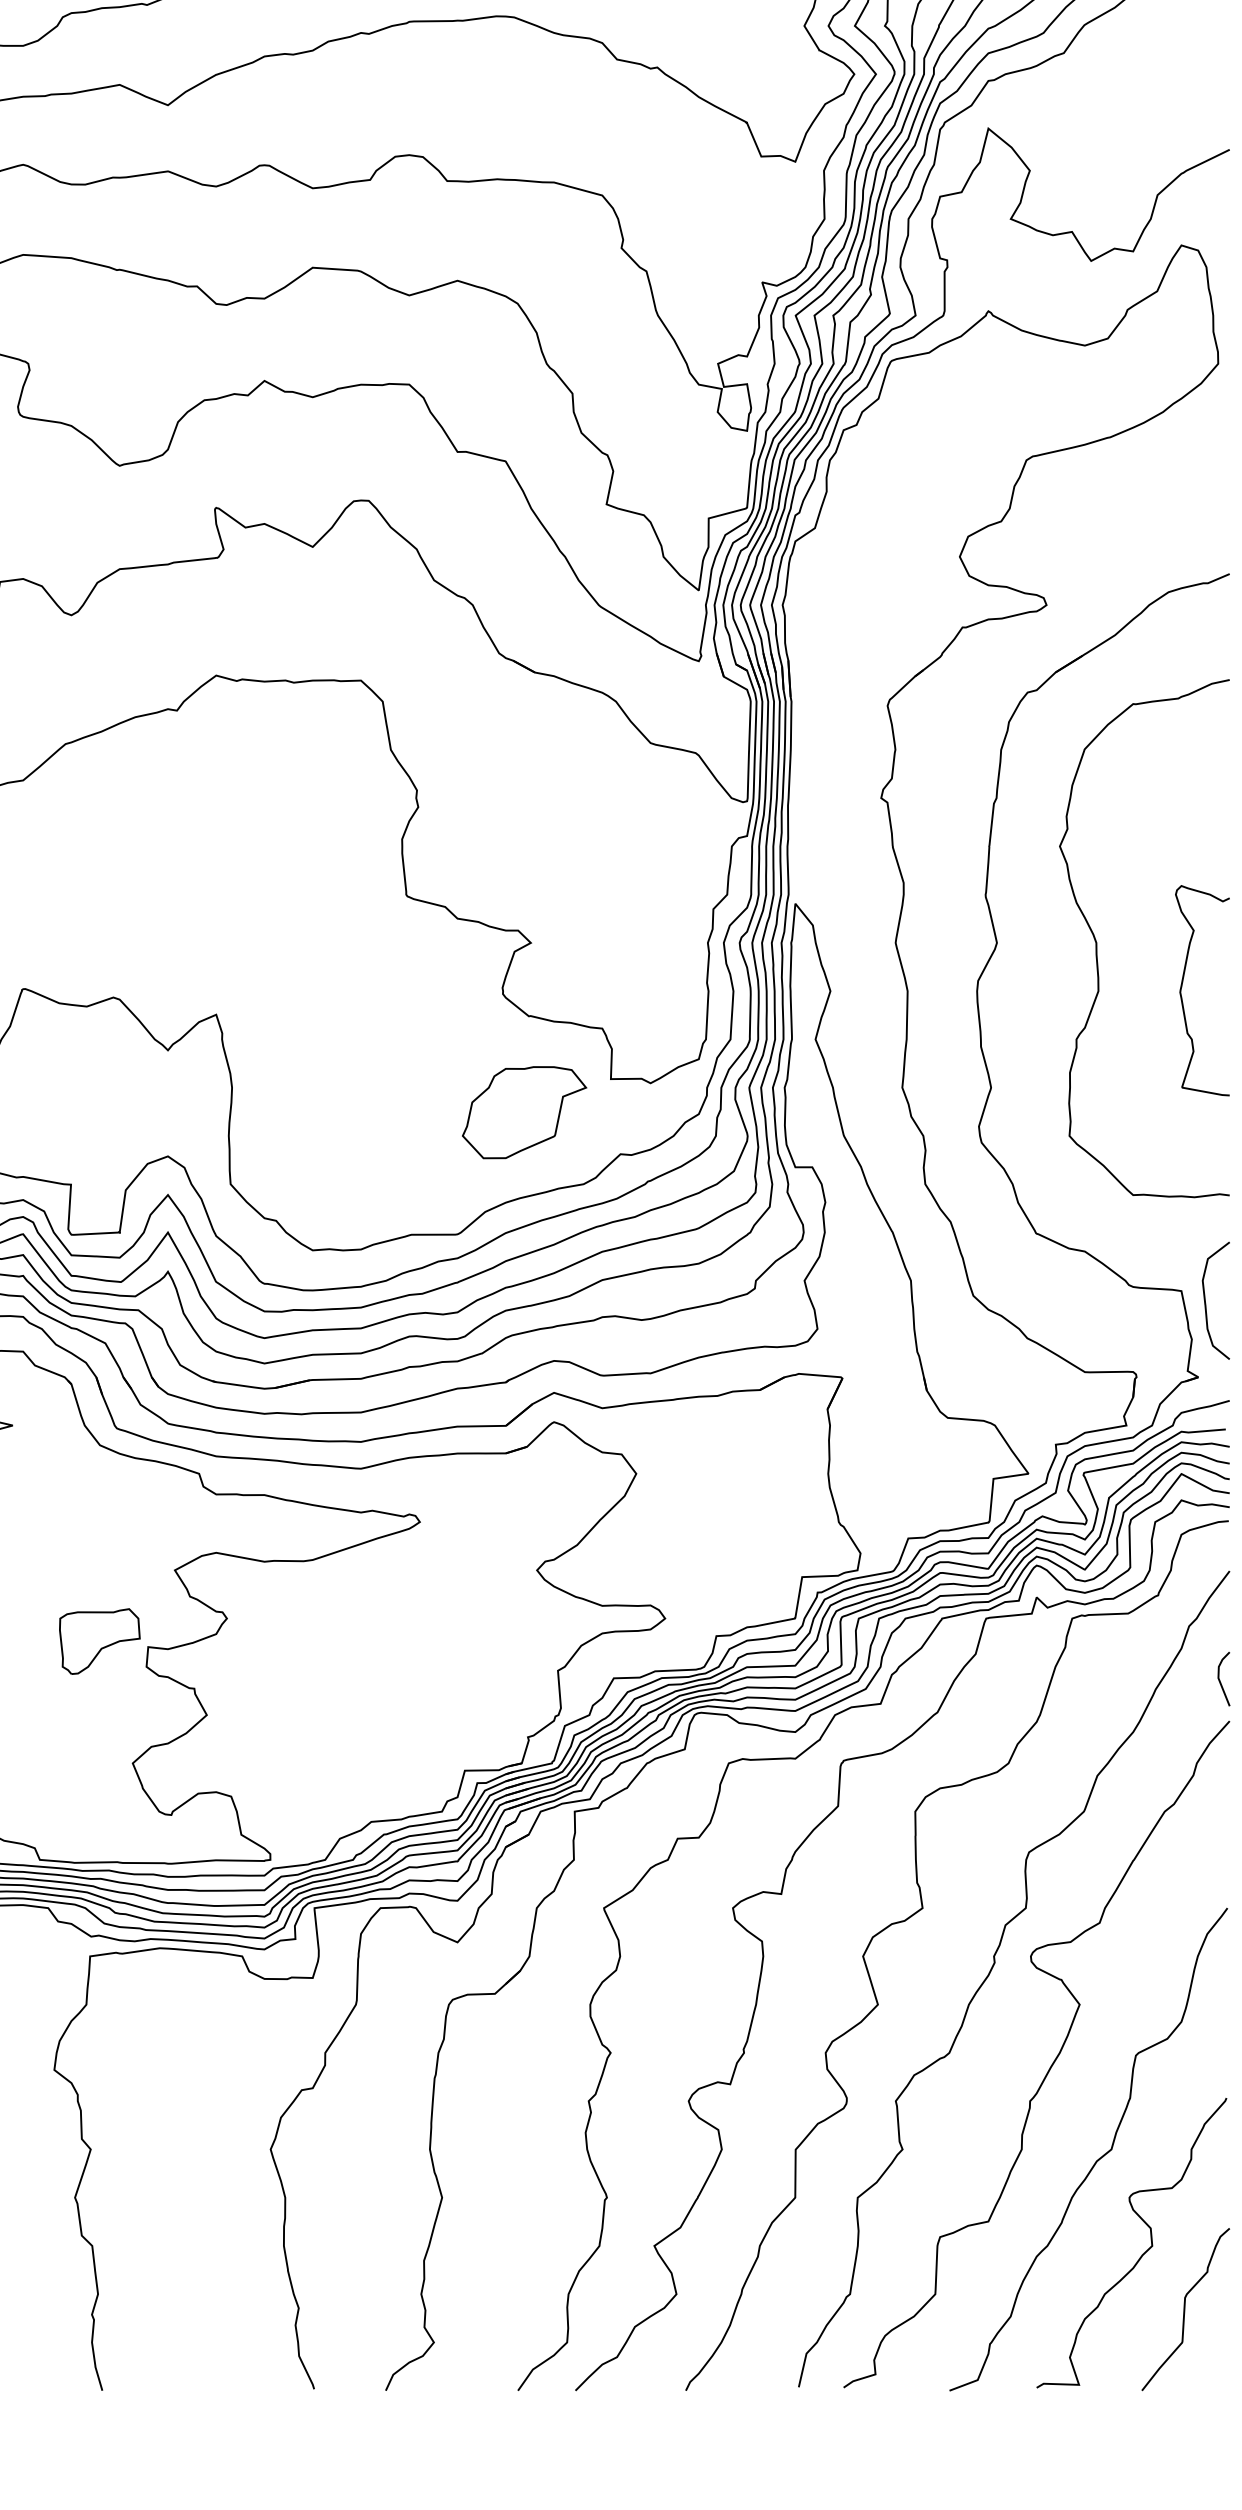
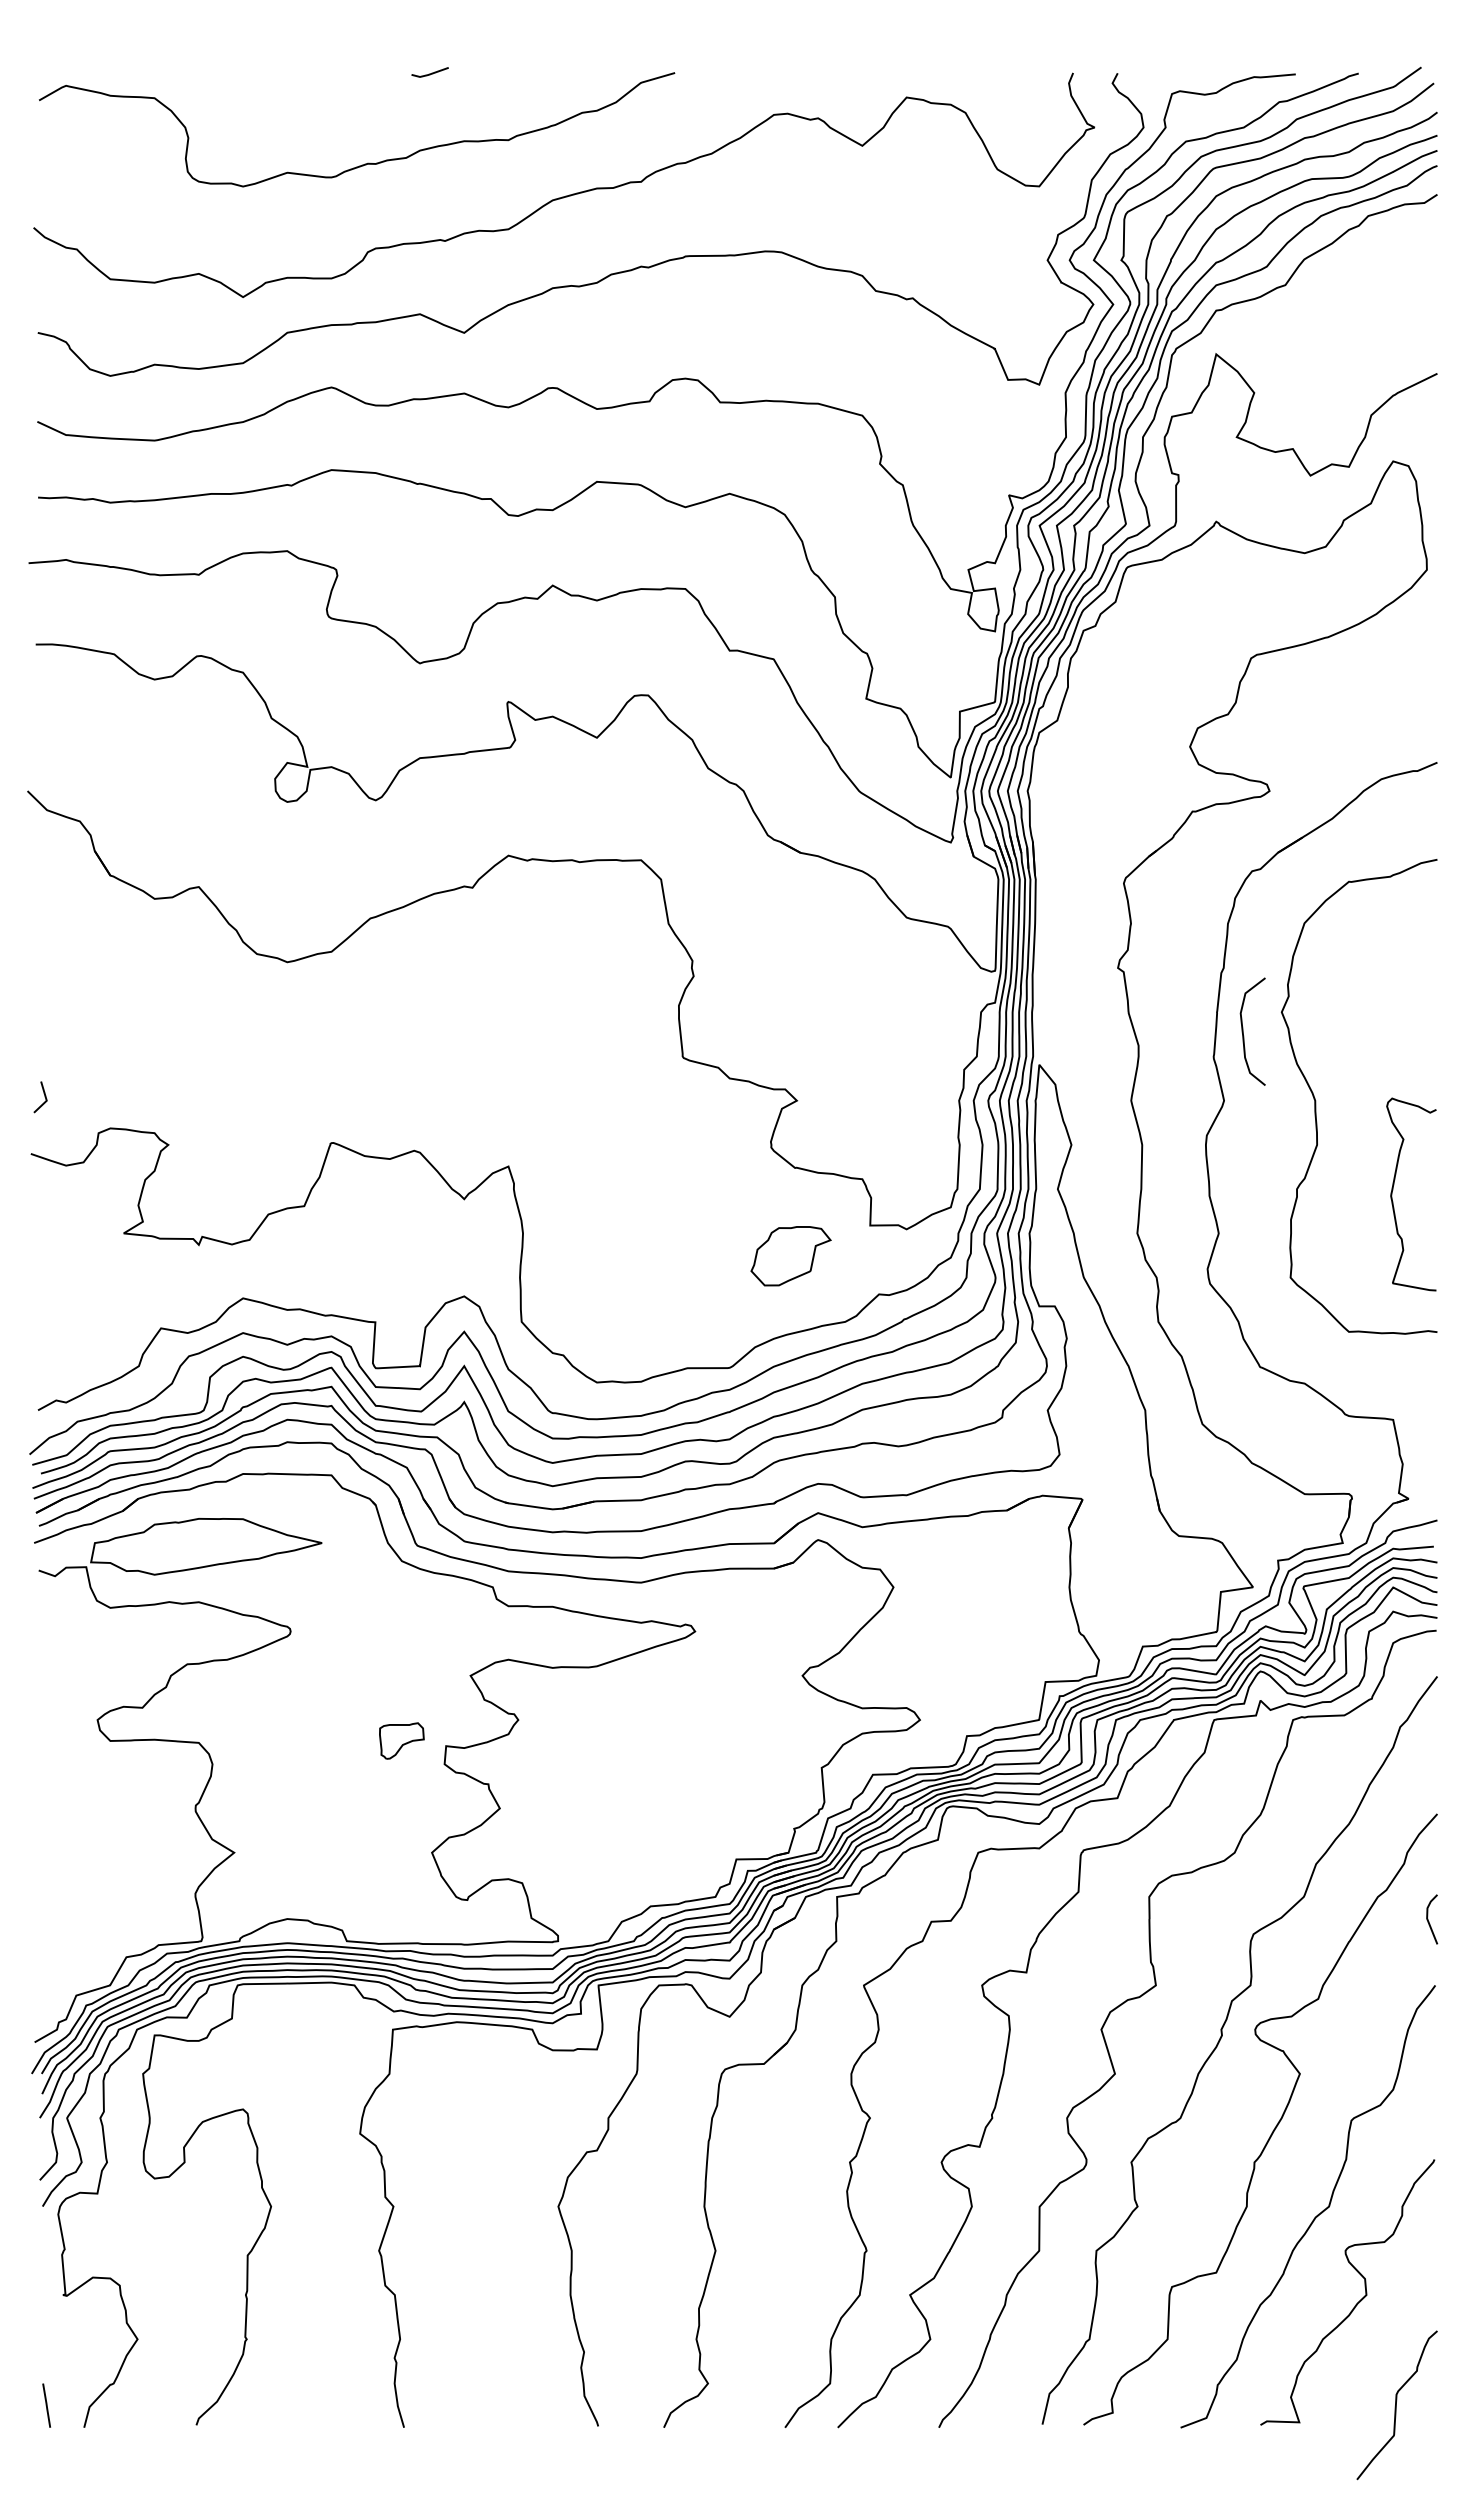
curve: (1182, 986) -> (1393, 1190), moved
part: (523, 1111) -> (790, 1255), size x0.7
curve: (1205, 1300) -> (1243, 1031), moved
part: (99, 1640) -> (401, 1740), size x0.6
line: (1221, 1681) -> (1429, 1921), moved
curve: (1185, 2309) -> (1396, 2405), moved

